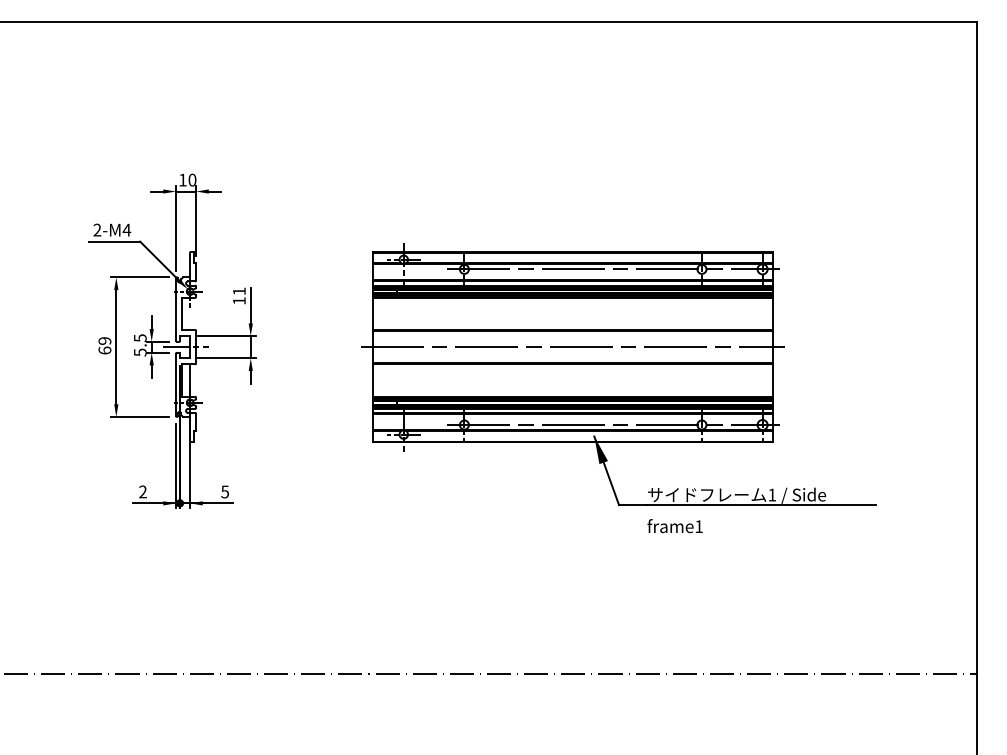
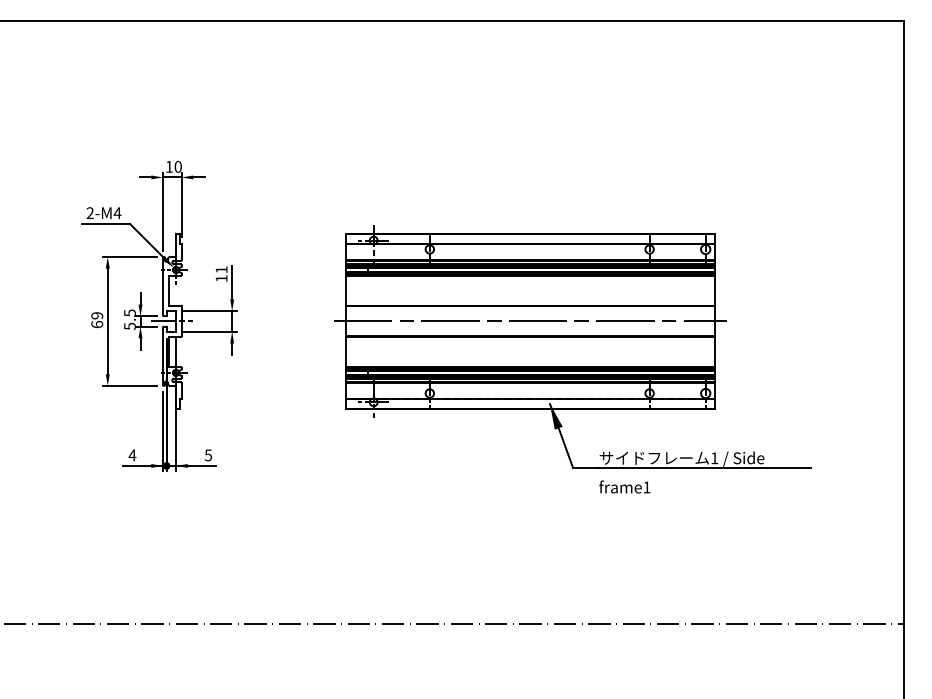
line: (613, 269) -> (567, 249), removed
line: (613, 425) -> (567, 393), removed
line: (588, 431) -> (544, 399), solid -> dashed
text: (142, 491) -> (132, 454), 2 -> 4

